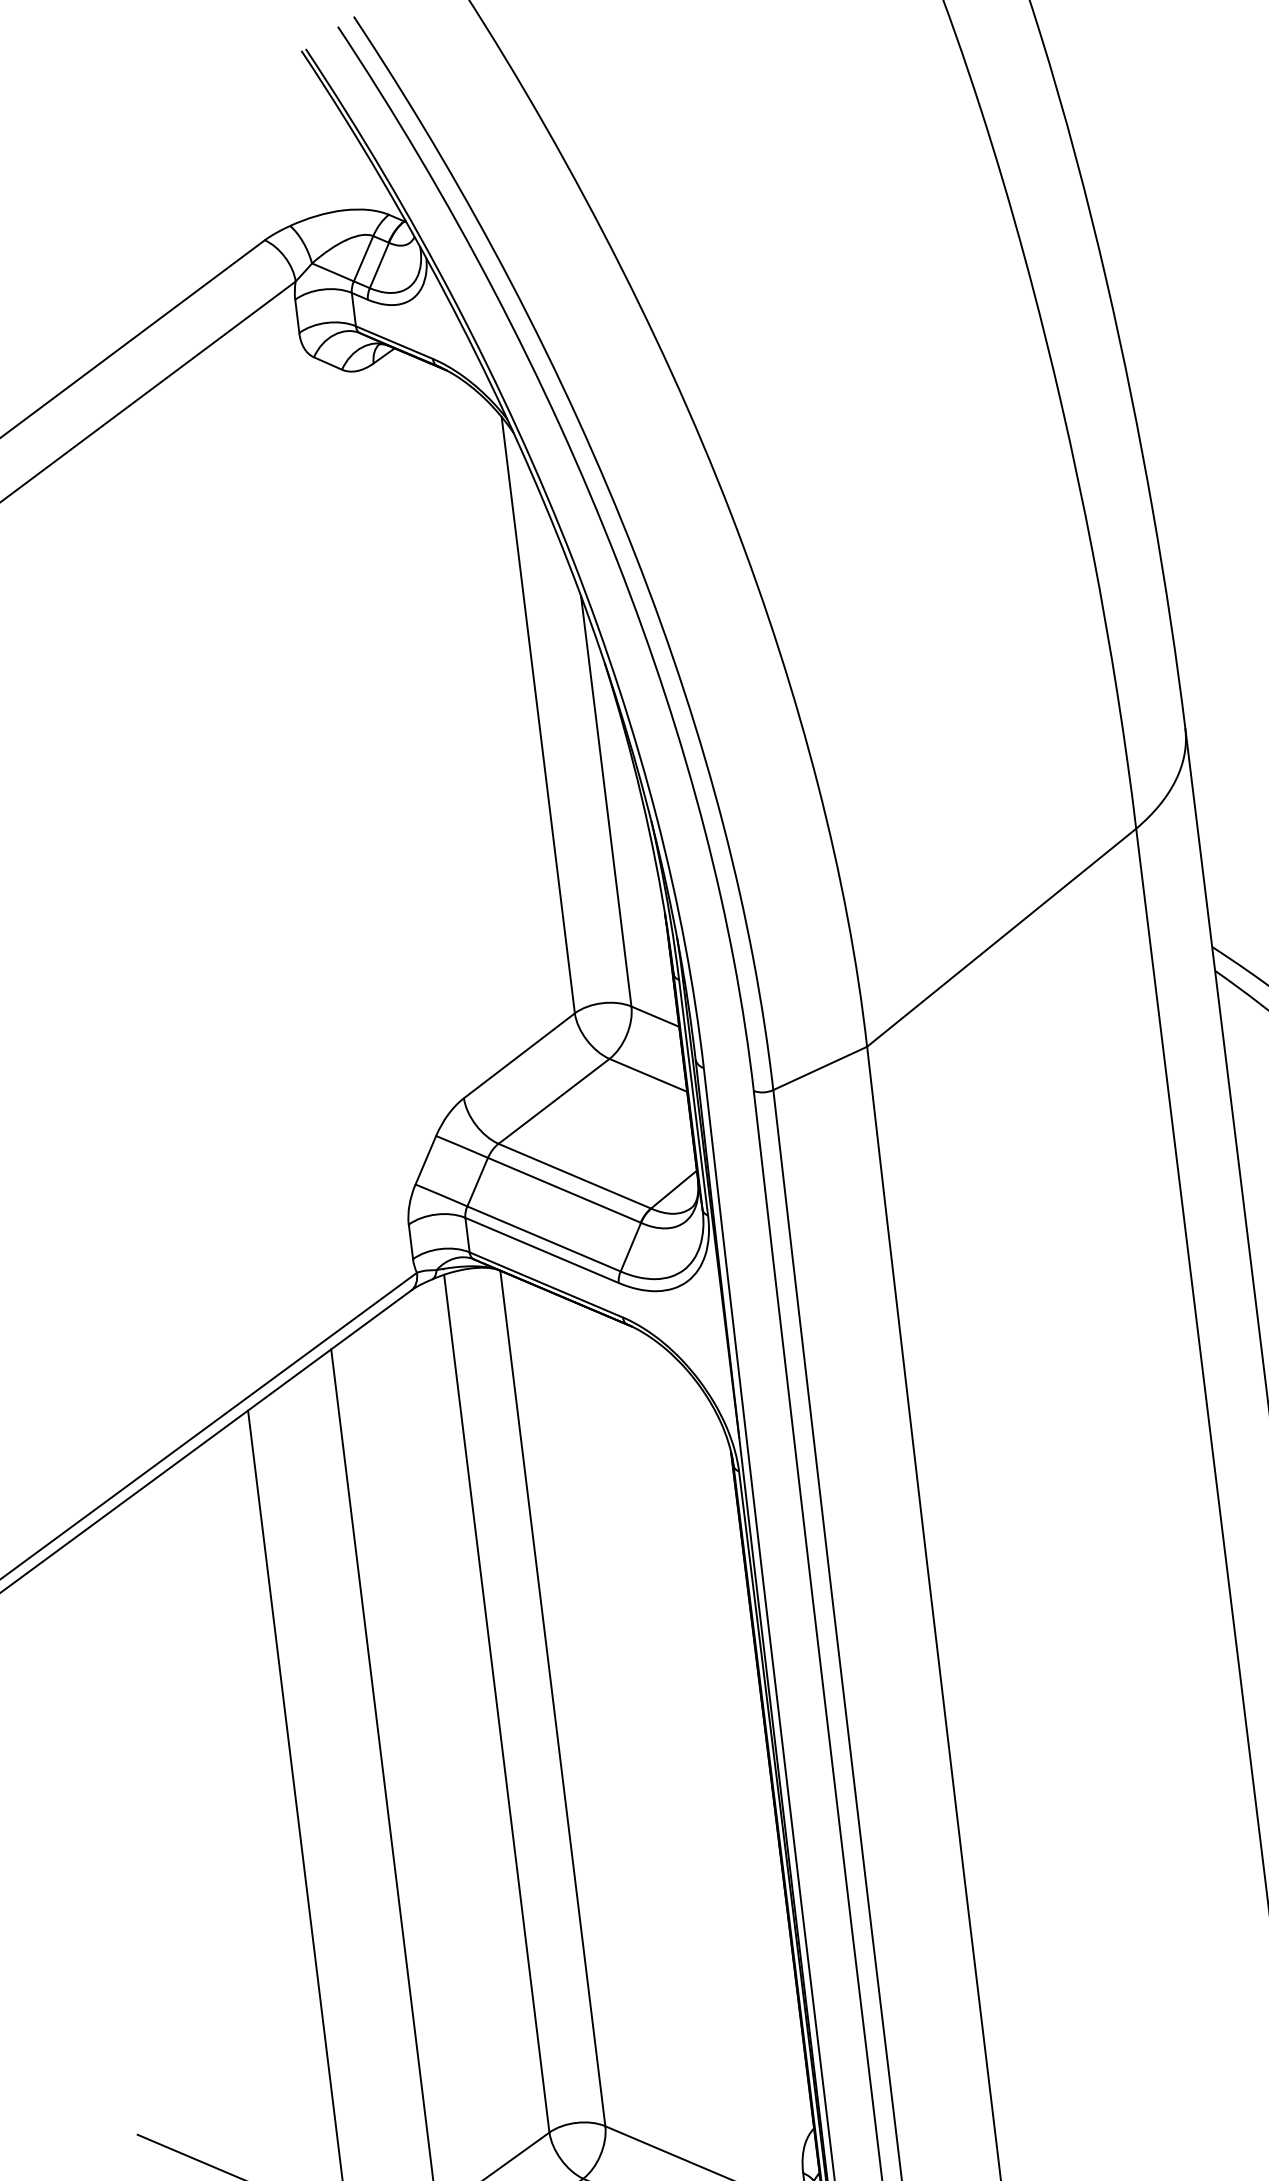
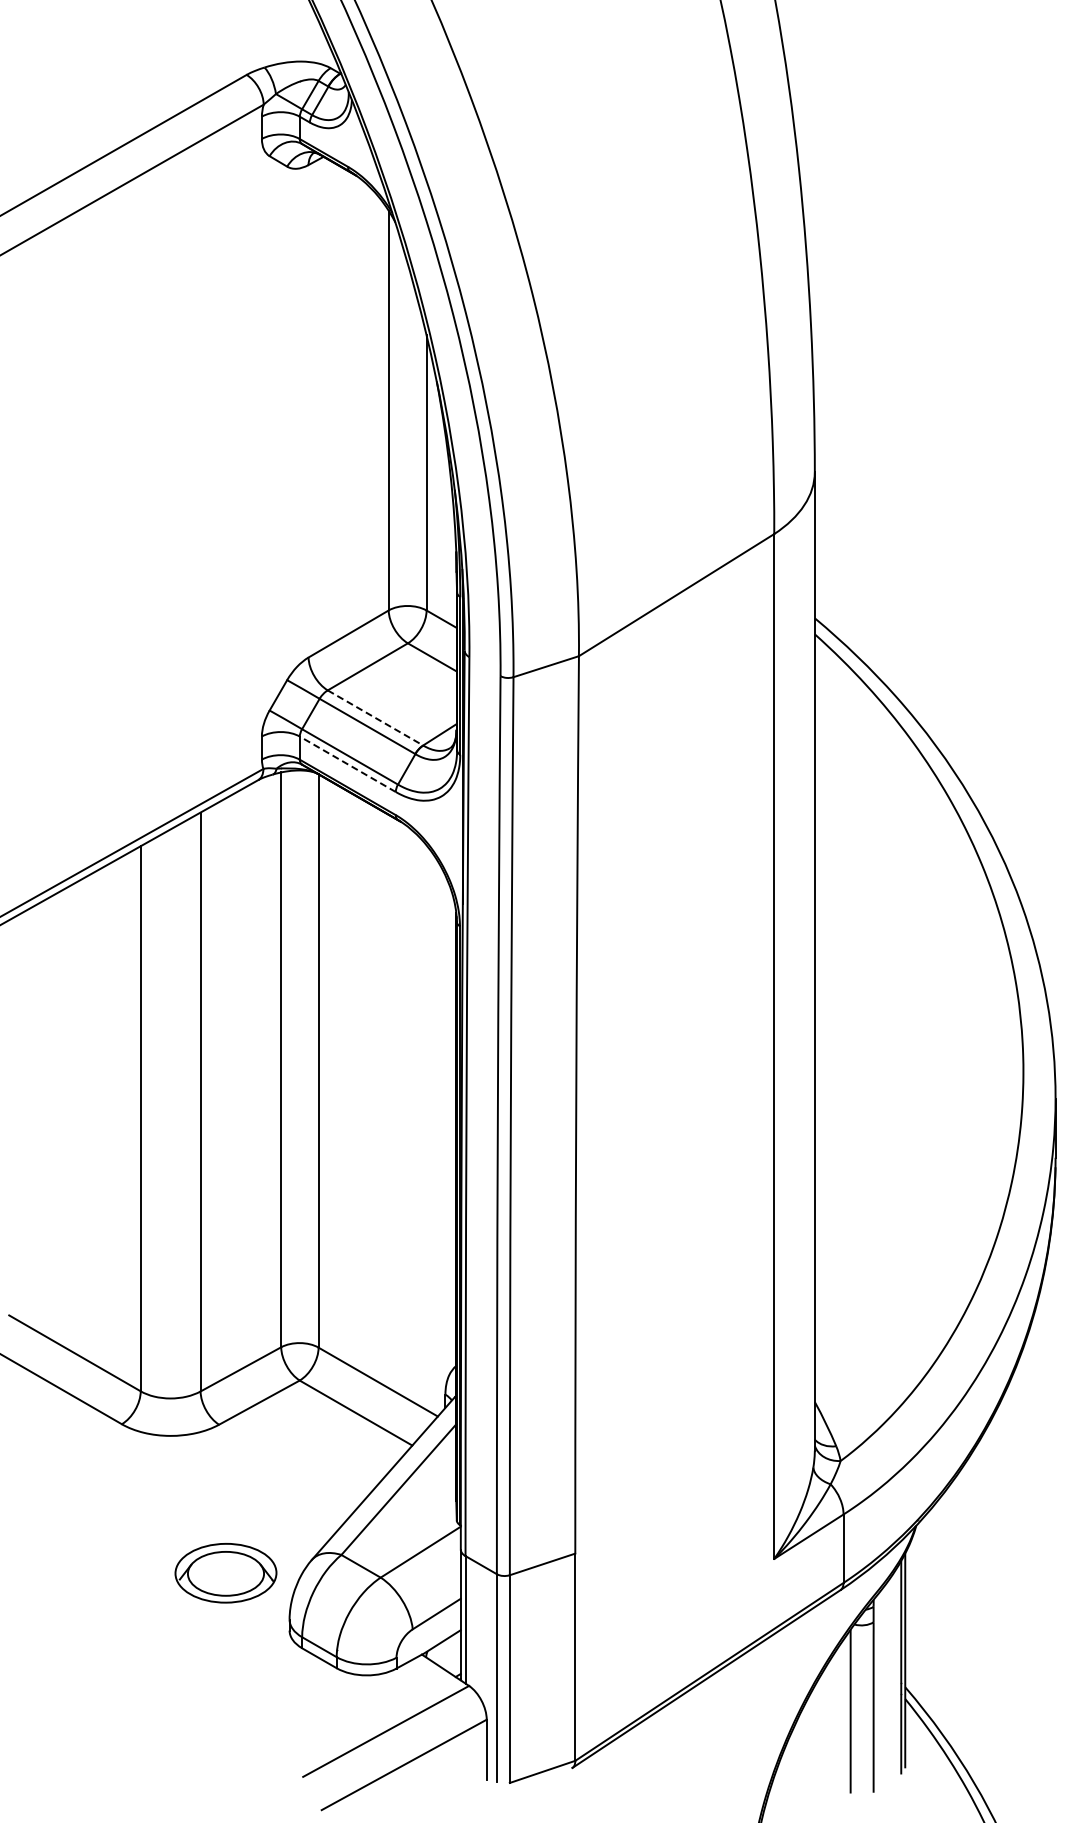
line: (574, 1177) -> (375, 718), solid -> dashed
line: (541, 1250) -> (347, 764), solid -> dashed

